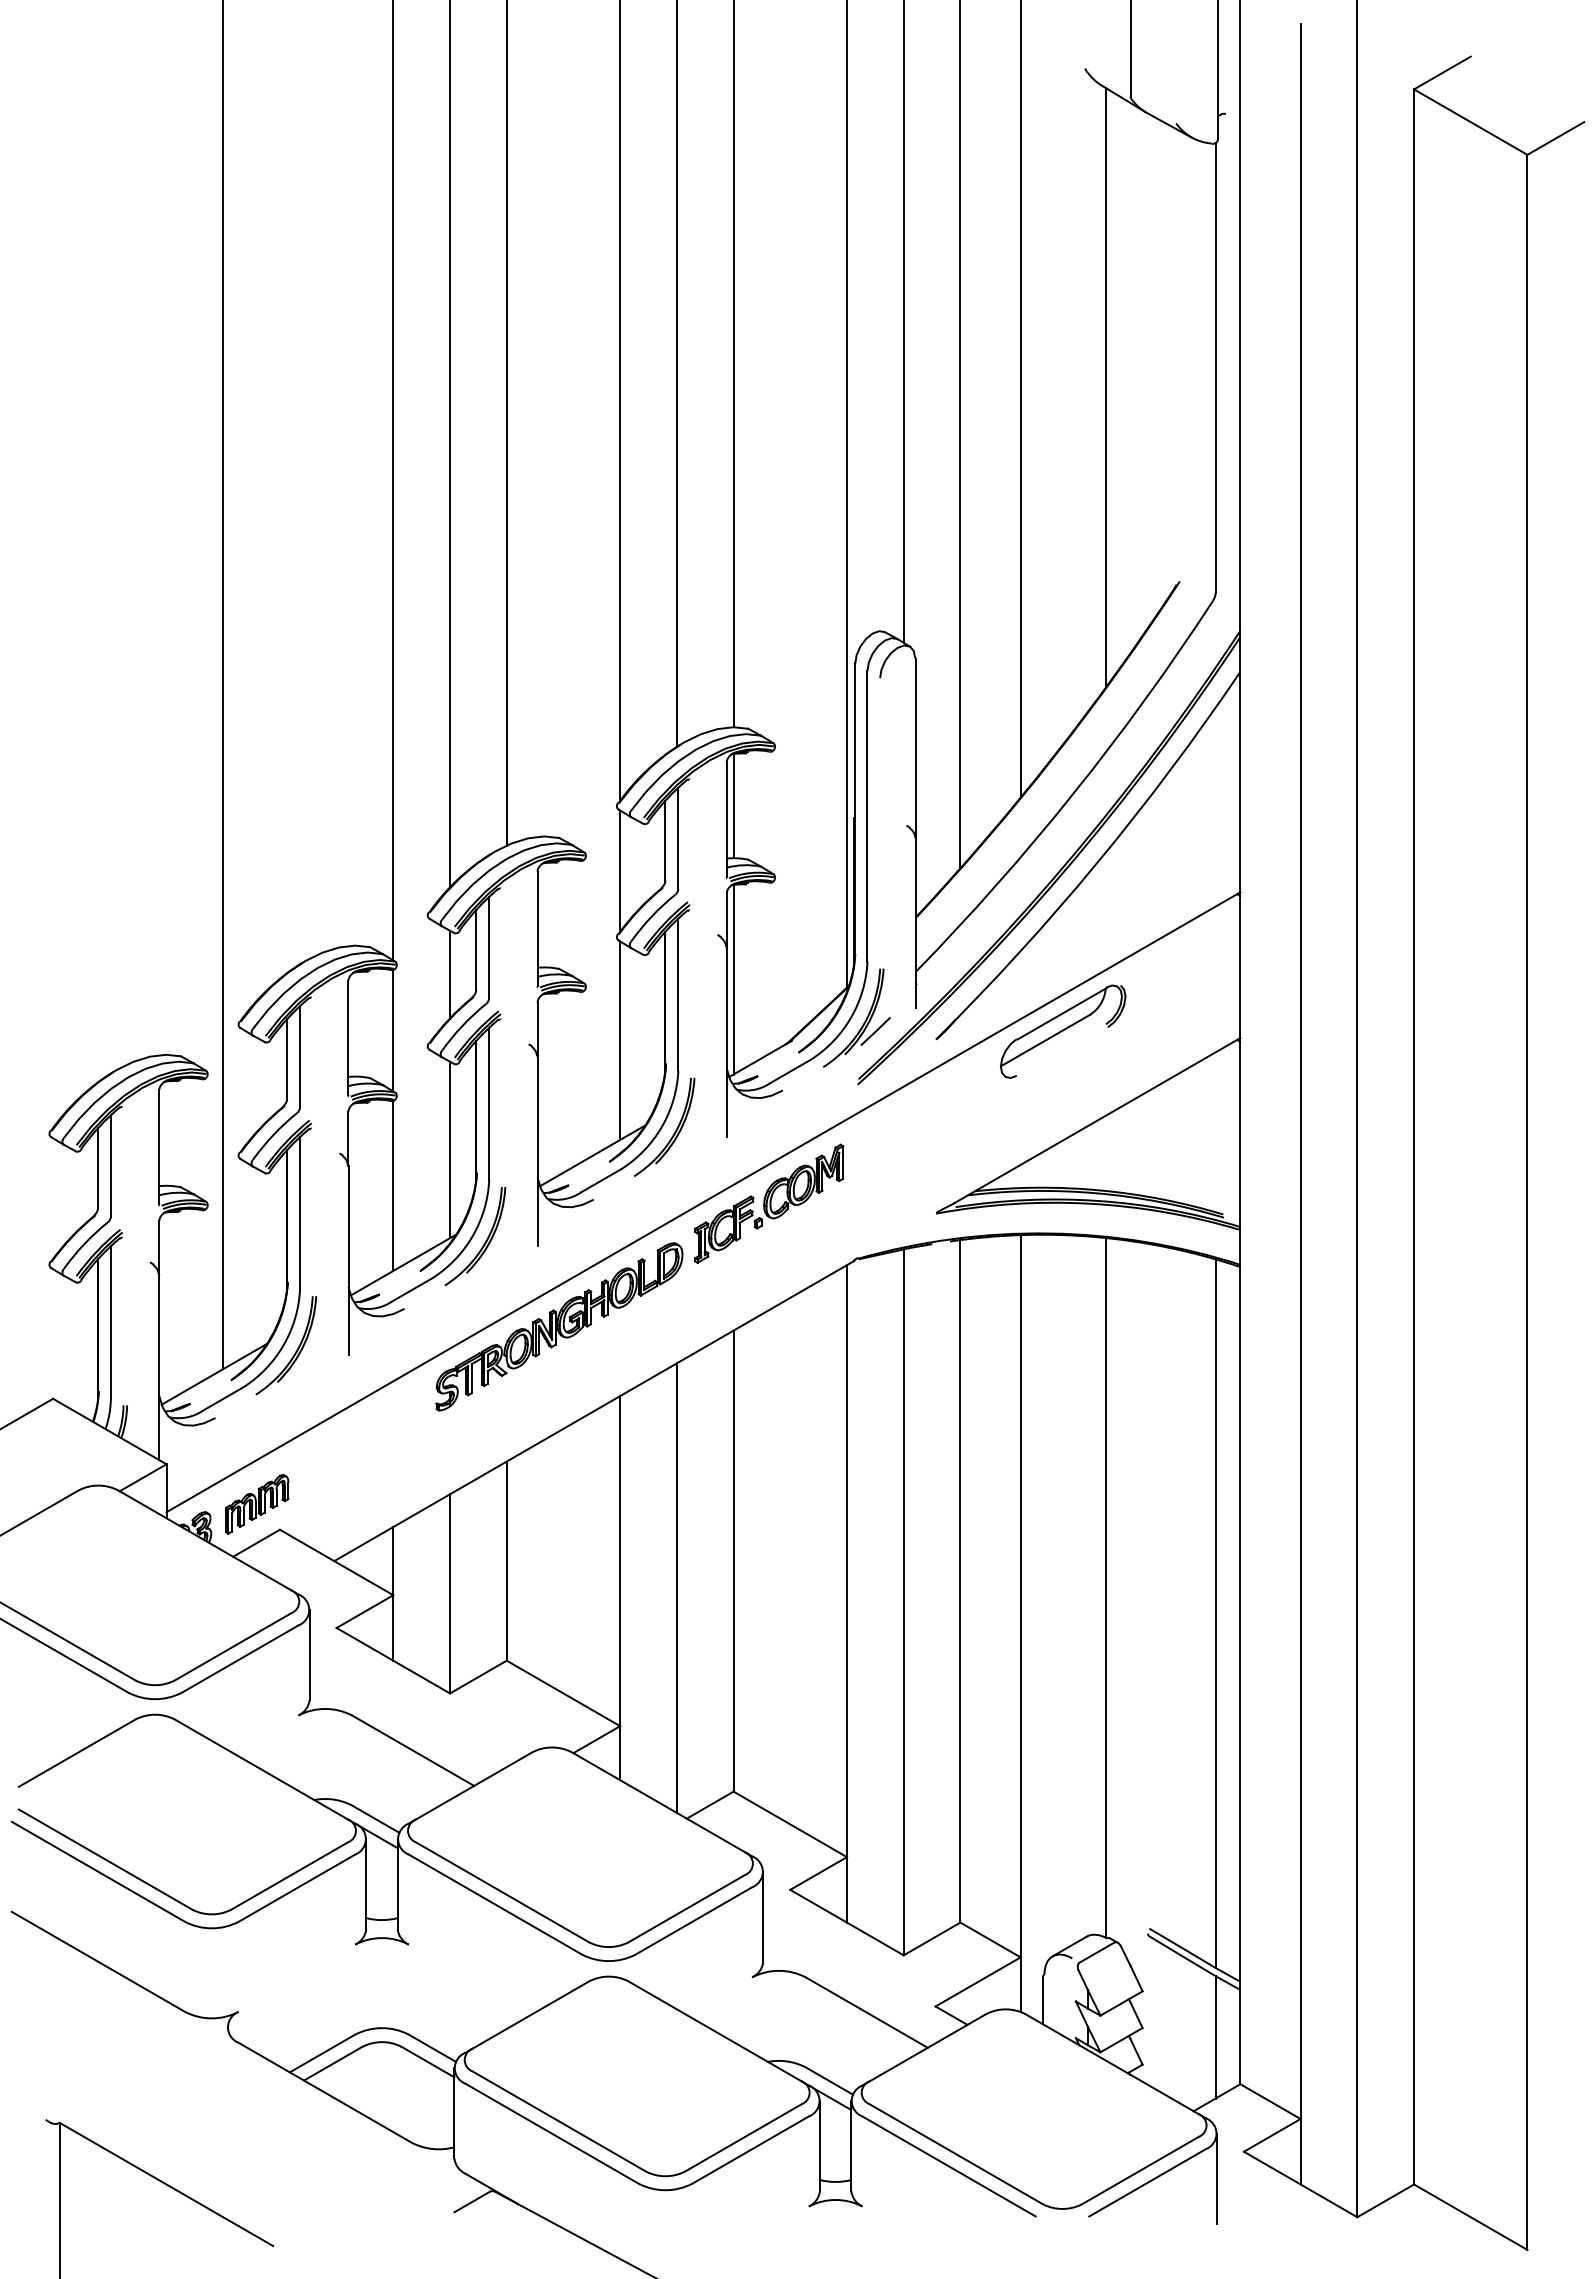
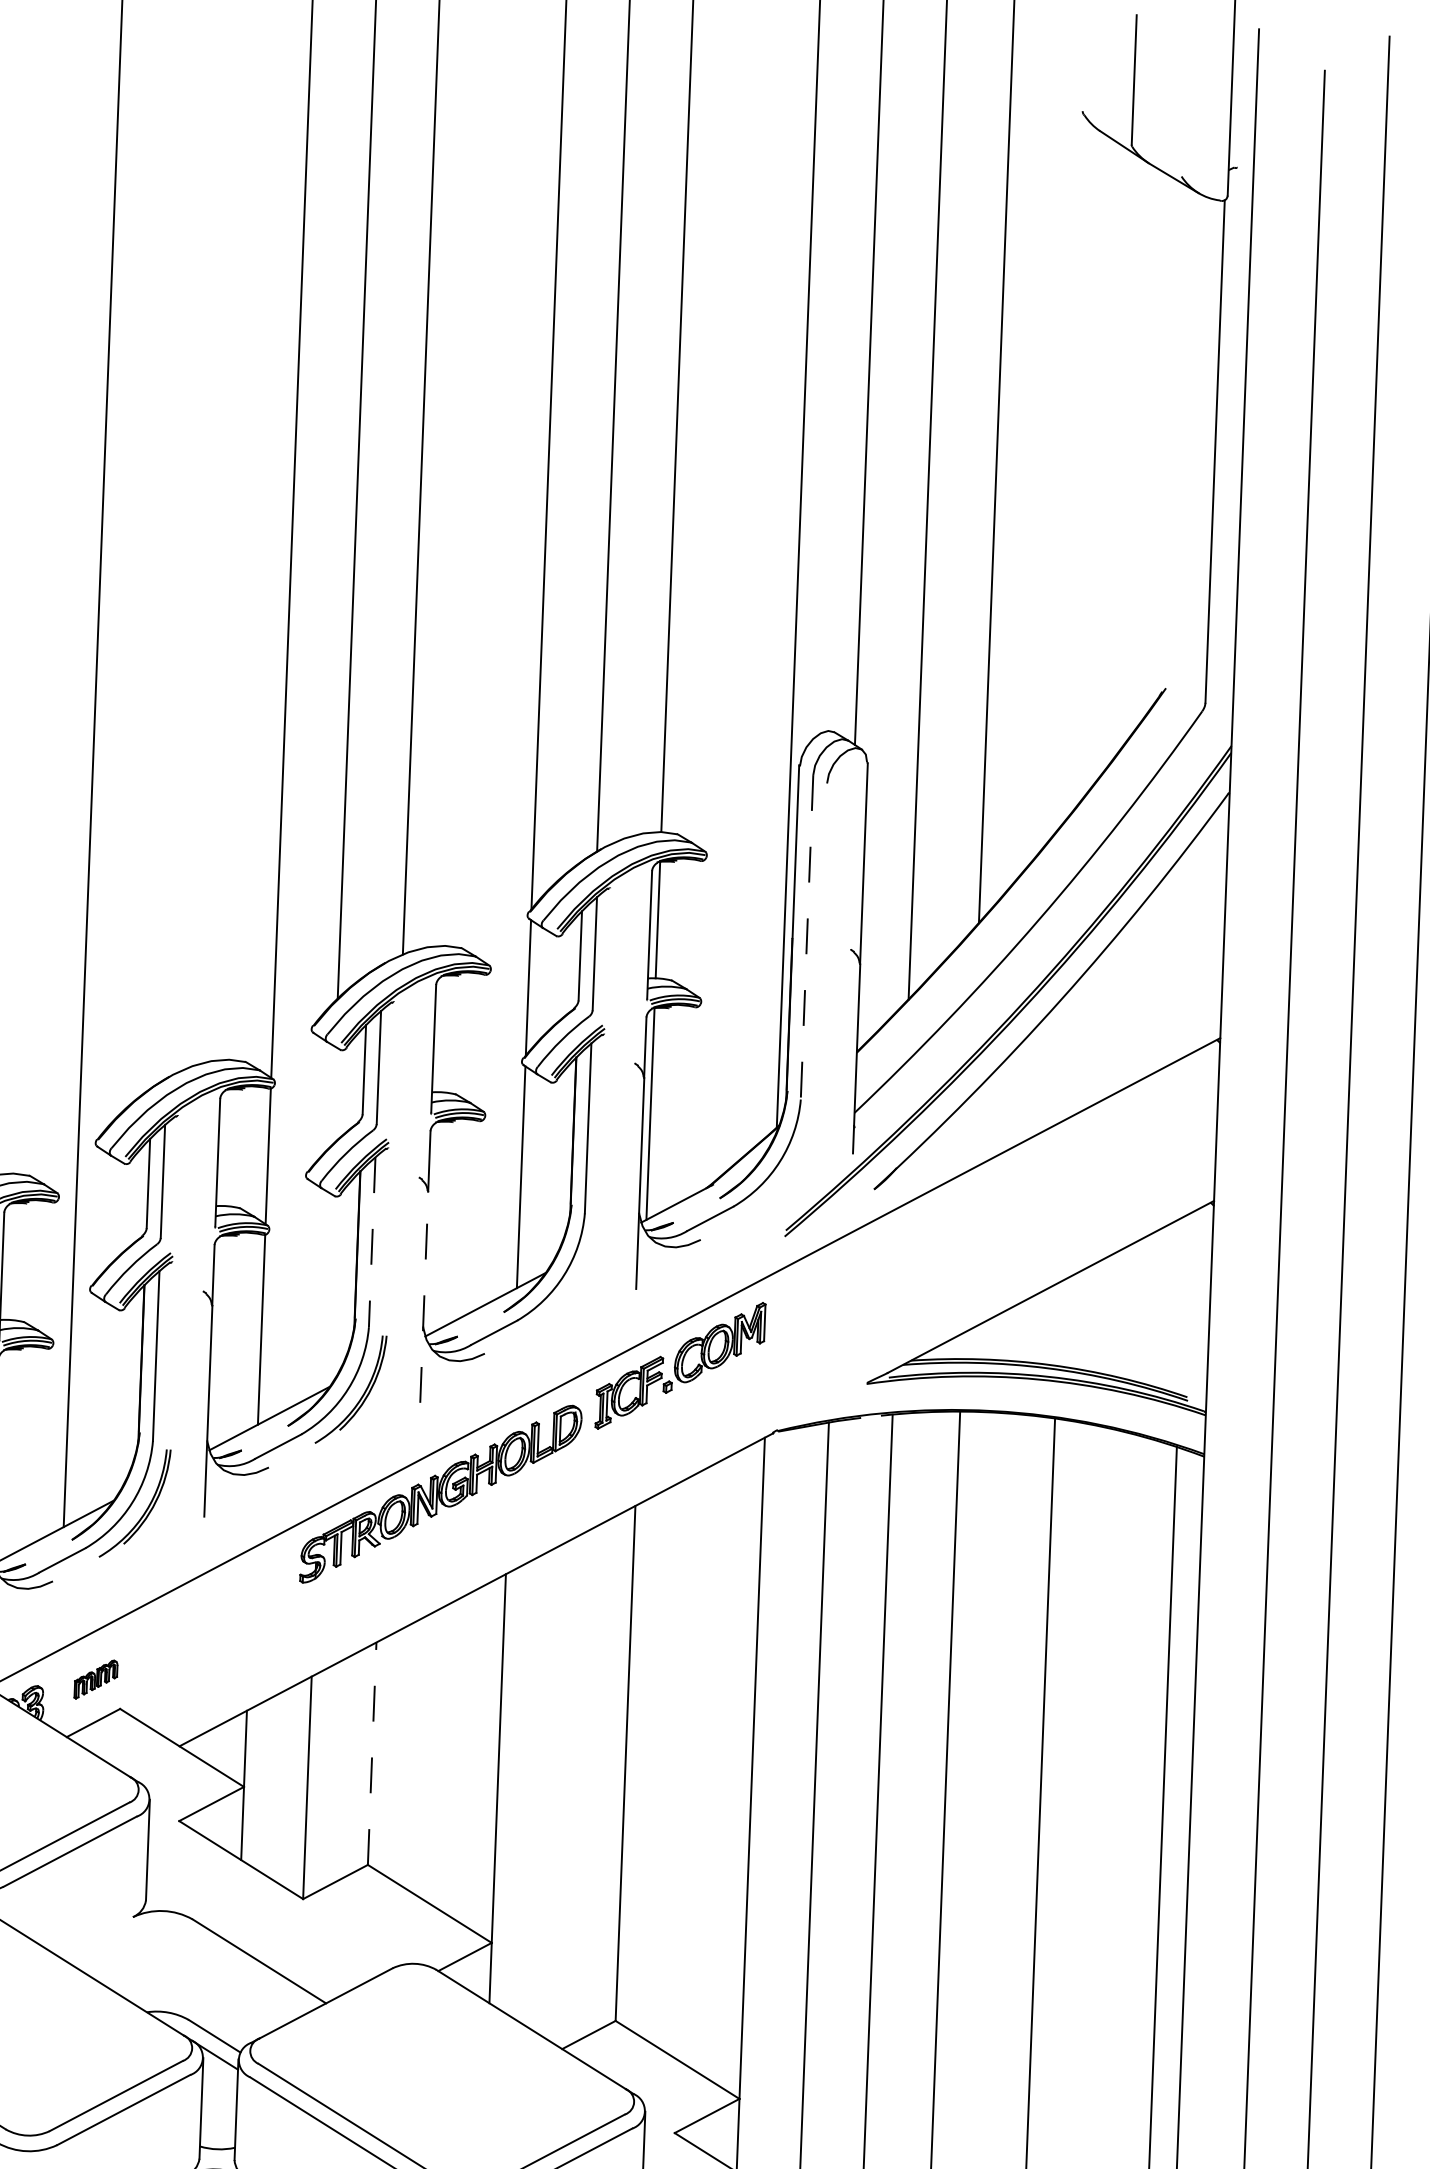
line: (1105, 387) -> (1091, 468), removed
line: (867, 816) -> (807, 937), solid -> dashed
line: (450, 974) -> (334, 1096), removed
part: (864, 1021) -> (794, 1166), removed
part: (1062, 1031) -> (1015, 1185), removed
line: (489, 1104) -> (372, 1242), solid -> dashed
part: (674, 1131) -> (577, 1281), removed
line: (450, 1149) -> (326, 1291), removed
line: (537, 1151) -> (424, 1297), solid -> dashed
part: (257, 1504) -> (96, 1679), size x0.6
line: (506, 1561) -> (371, 1754), solid -> dashed
line: (676, 1587) -> (560, 1790), removed

